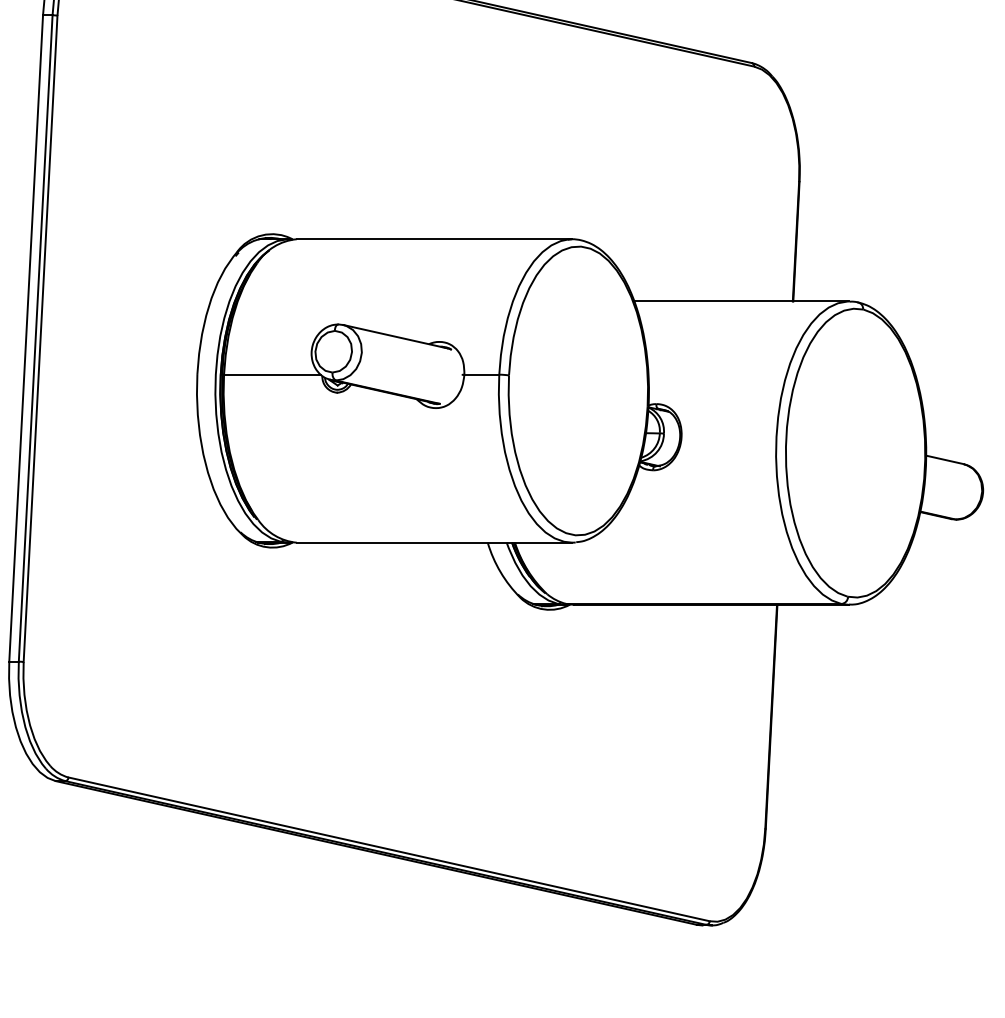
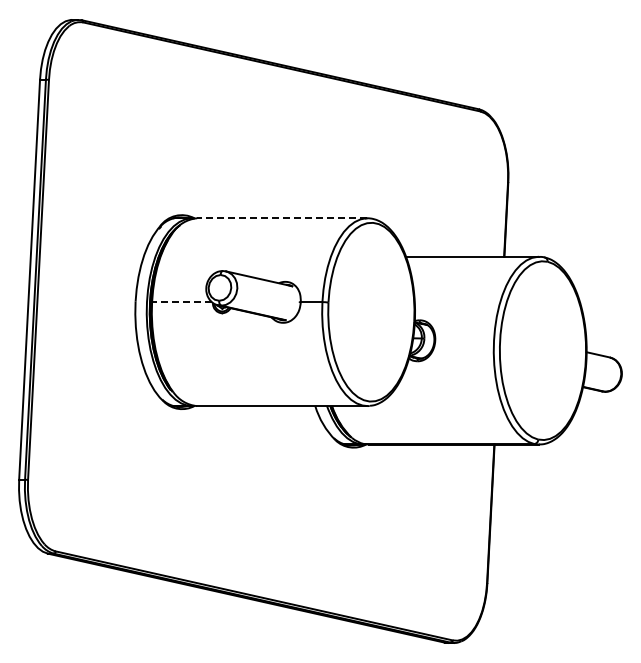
line: (433, 239) -> (281, 218), solid -> dashed
line: (273, 375) -> (182, 302), solid -> dashed

